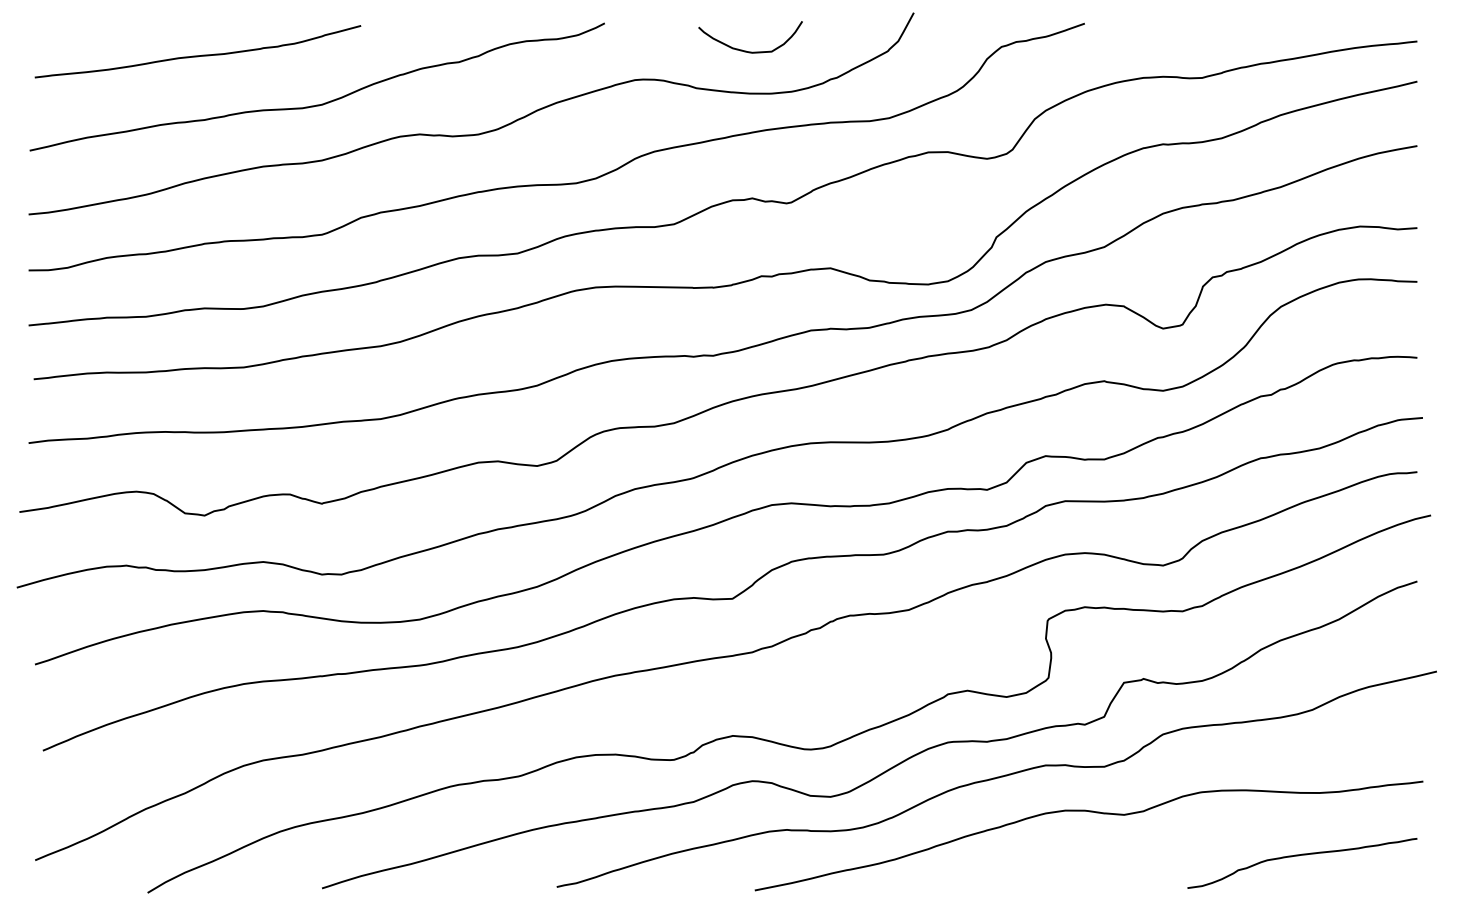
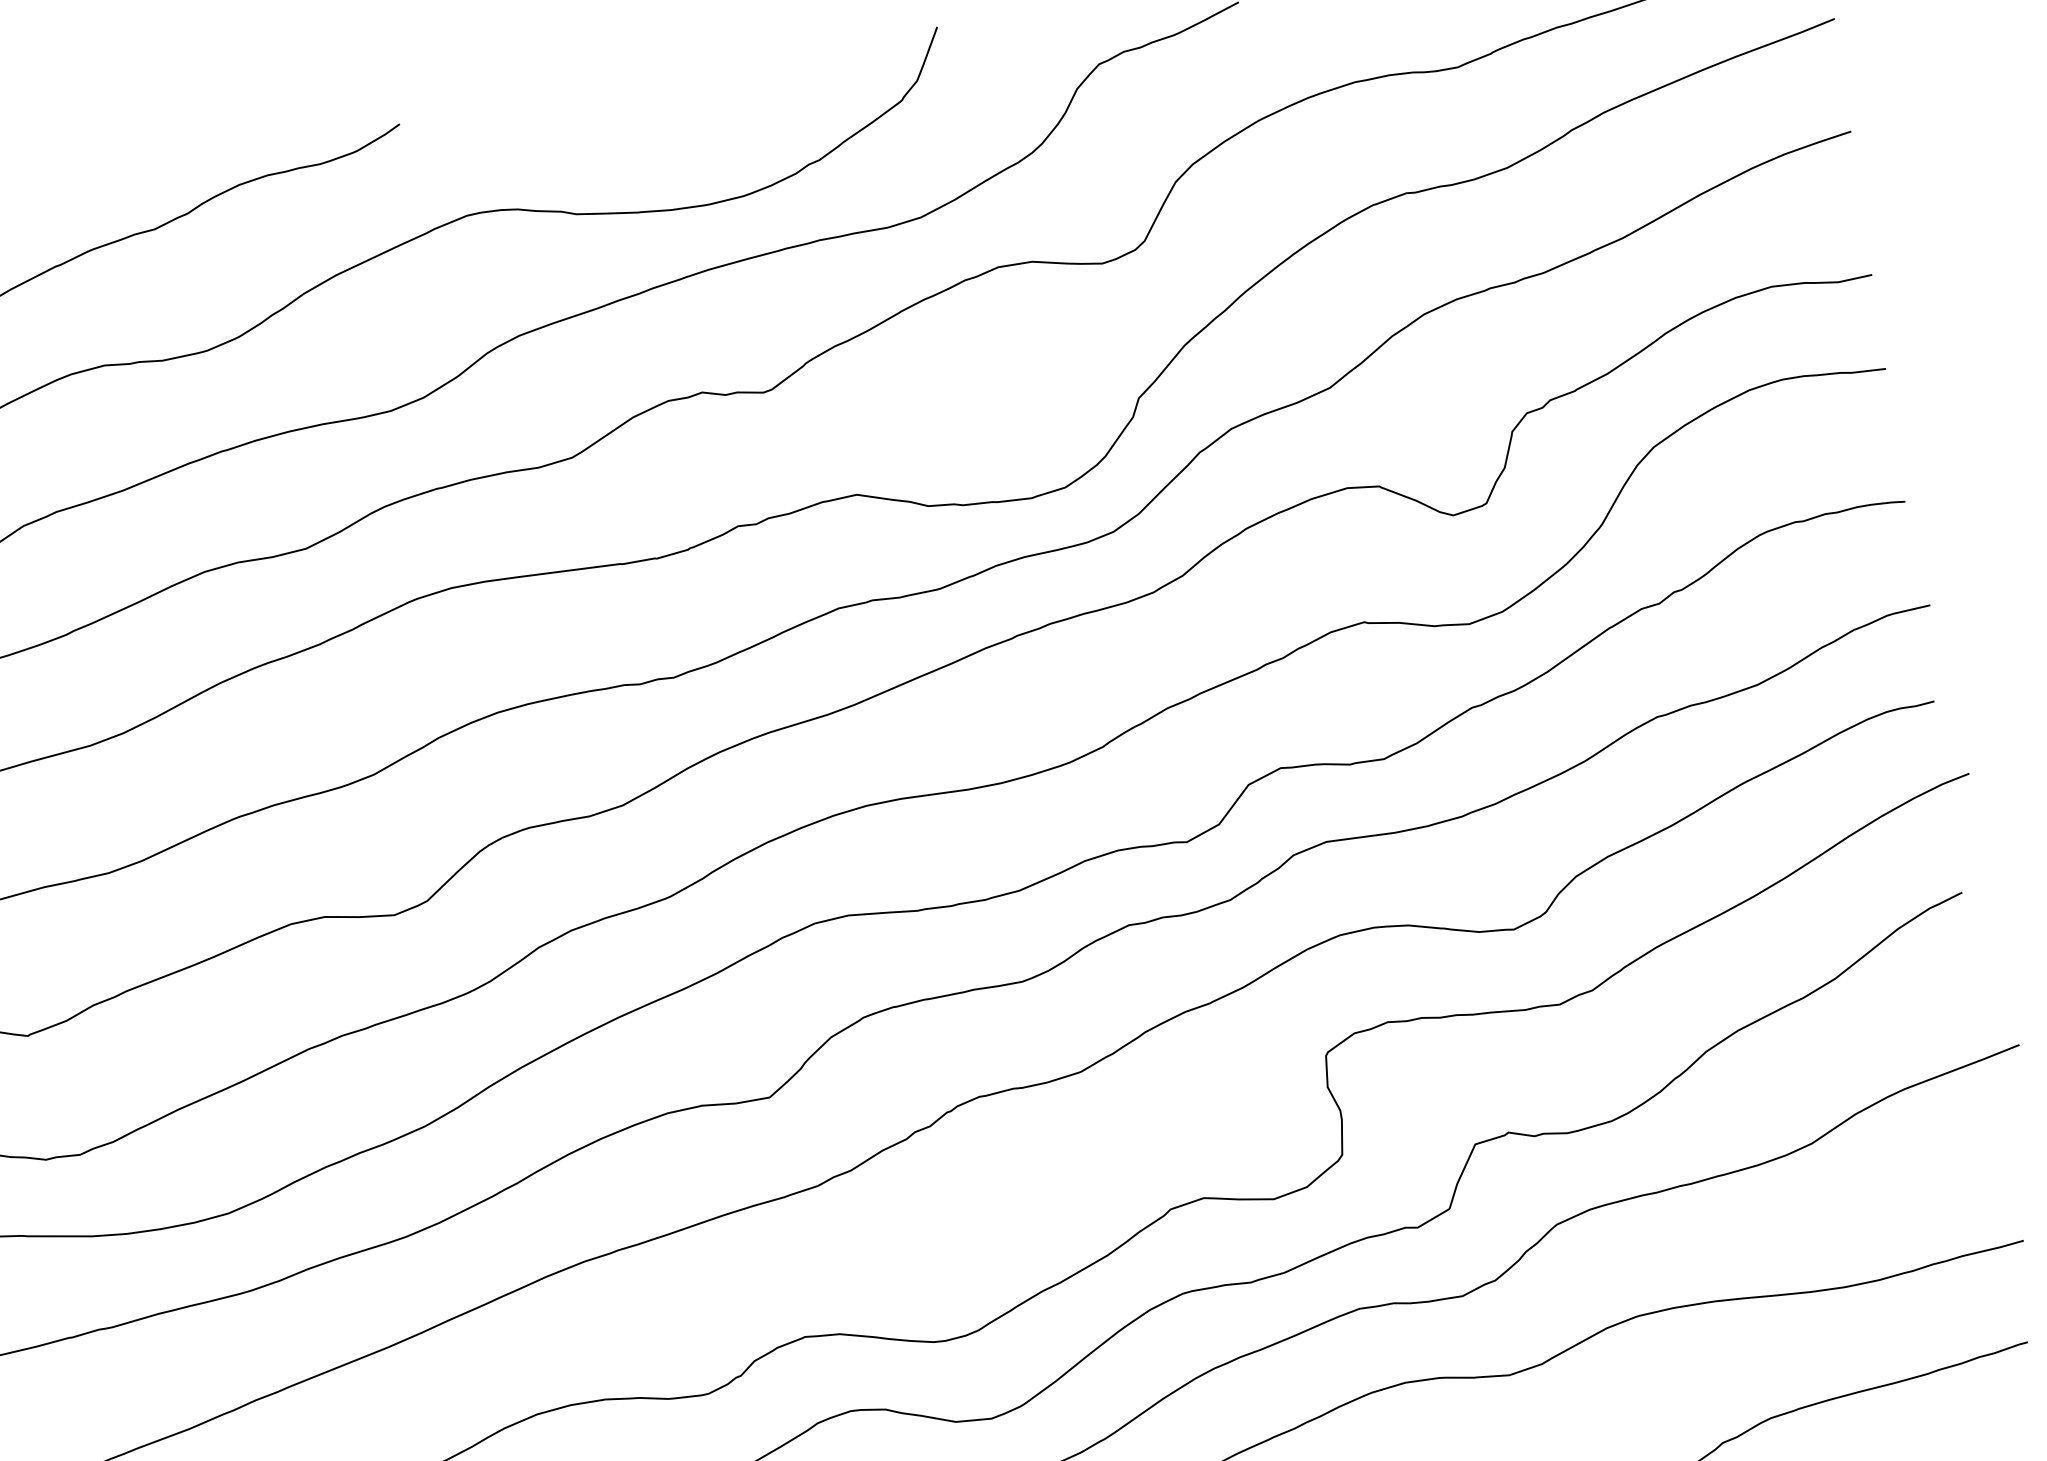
curve: (746, 50) -> (654, 135), removed

